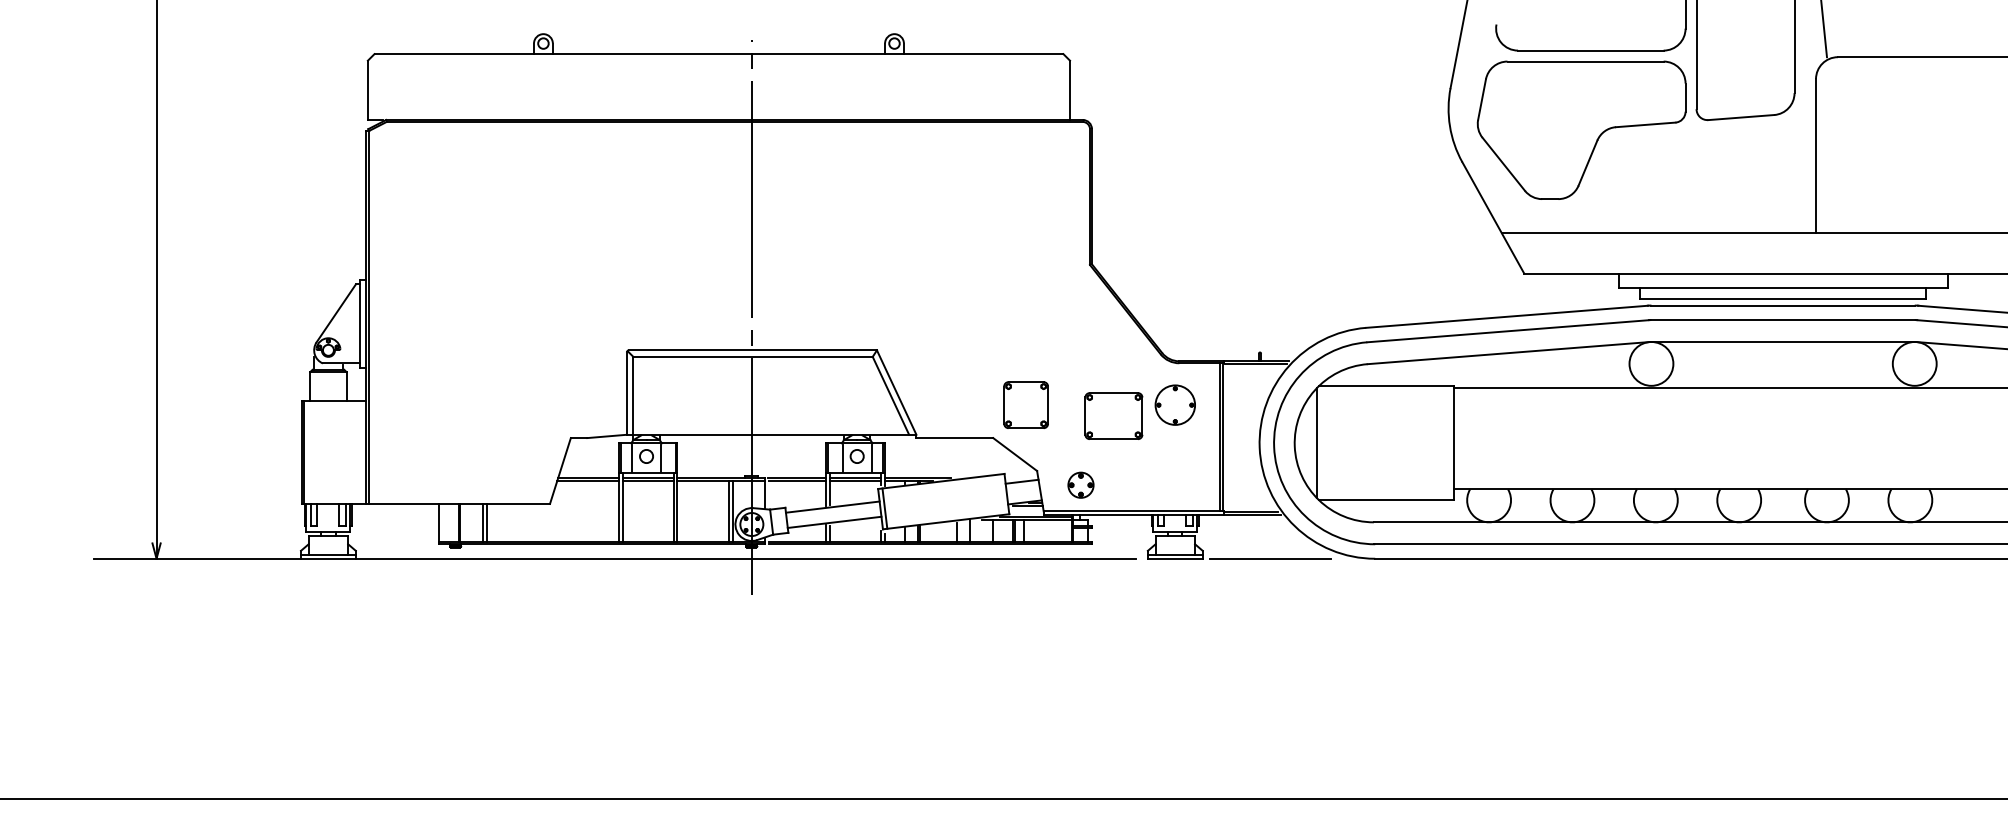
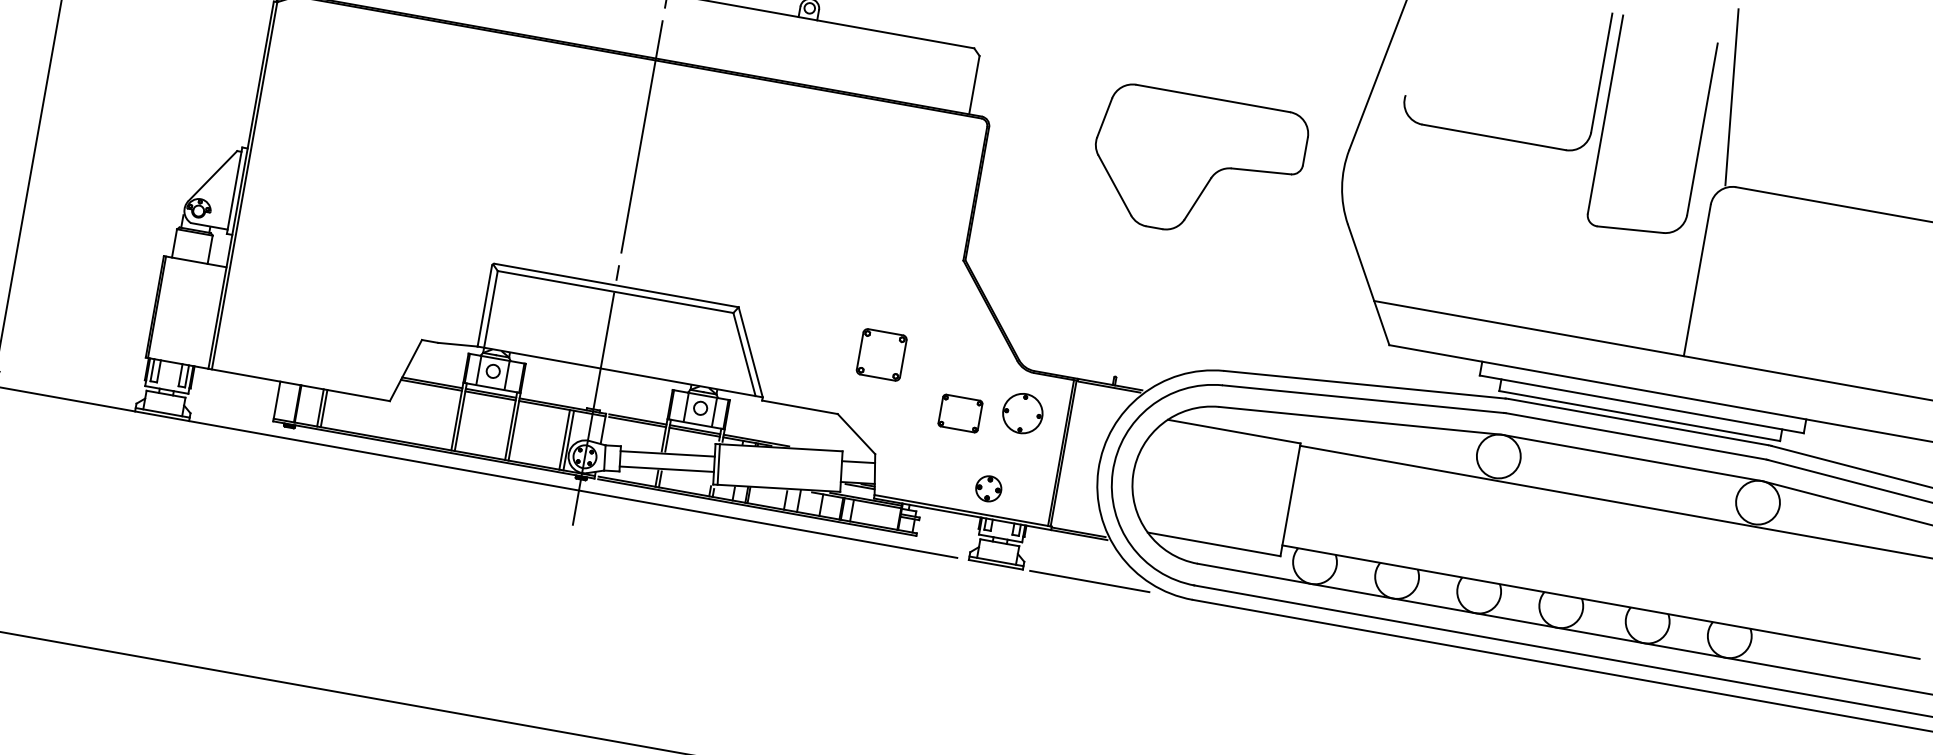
part: (1581, 129) -> (1197, 164), moved
part: (1025, 404) -> (881, 354), moved
part: (1113, 415) -> (960, 412), size x0.7
line: (1316, 443) -> (1155, 476), removed
part: (1080, 484) -> (988, 488), moved

